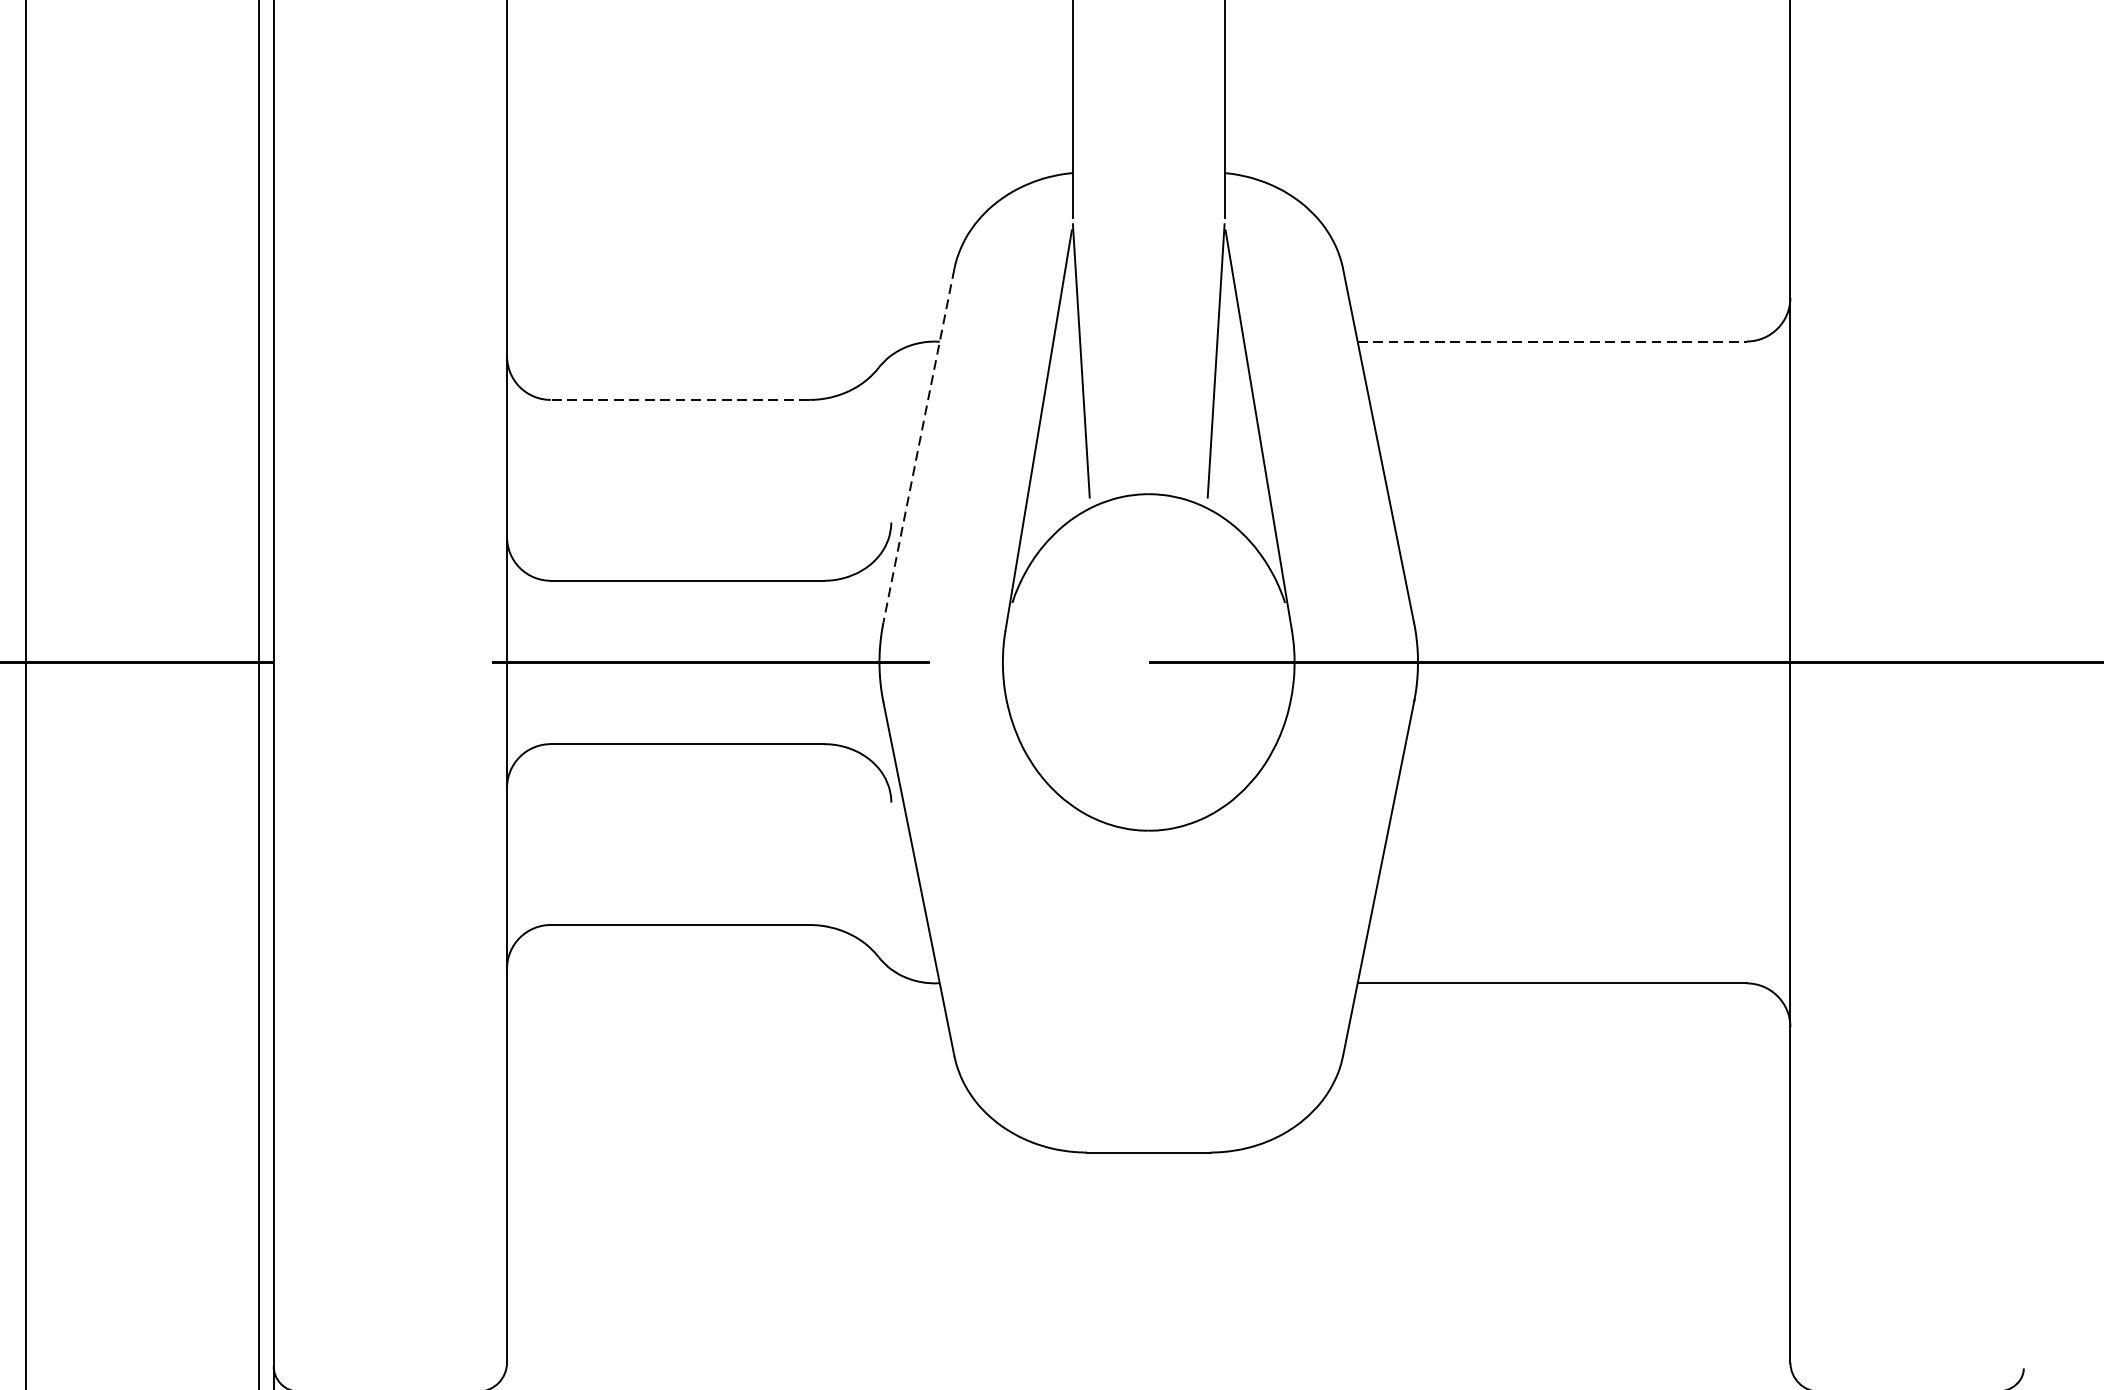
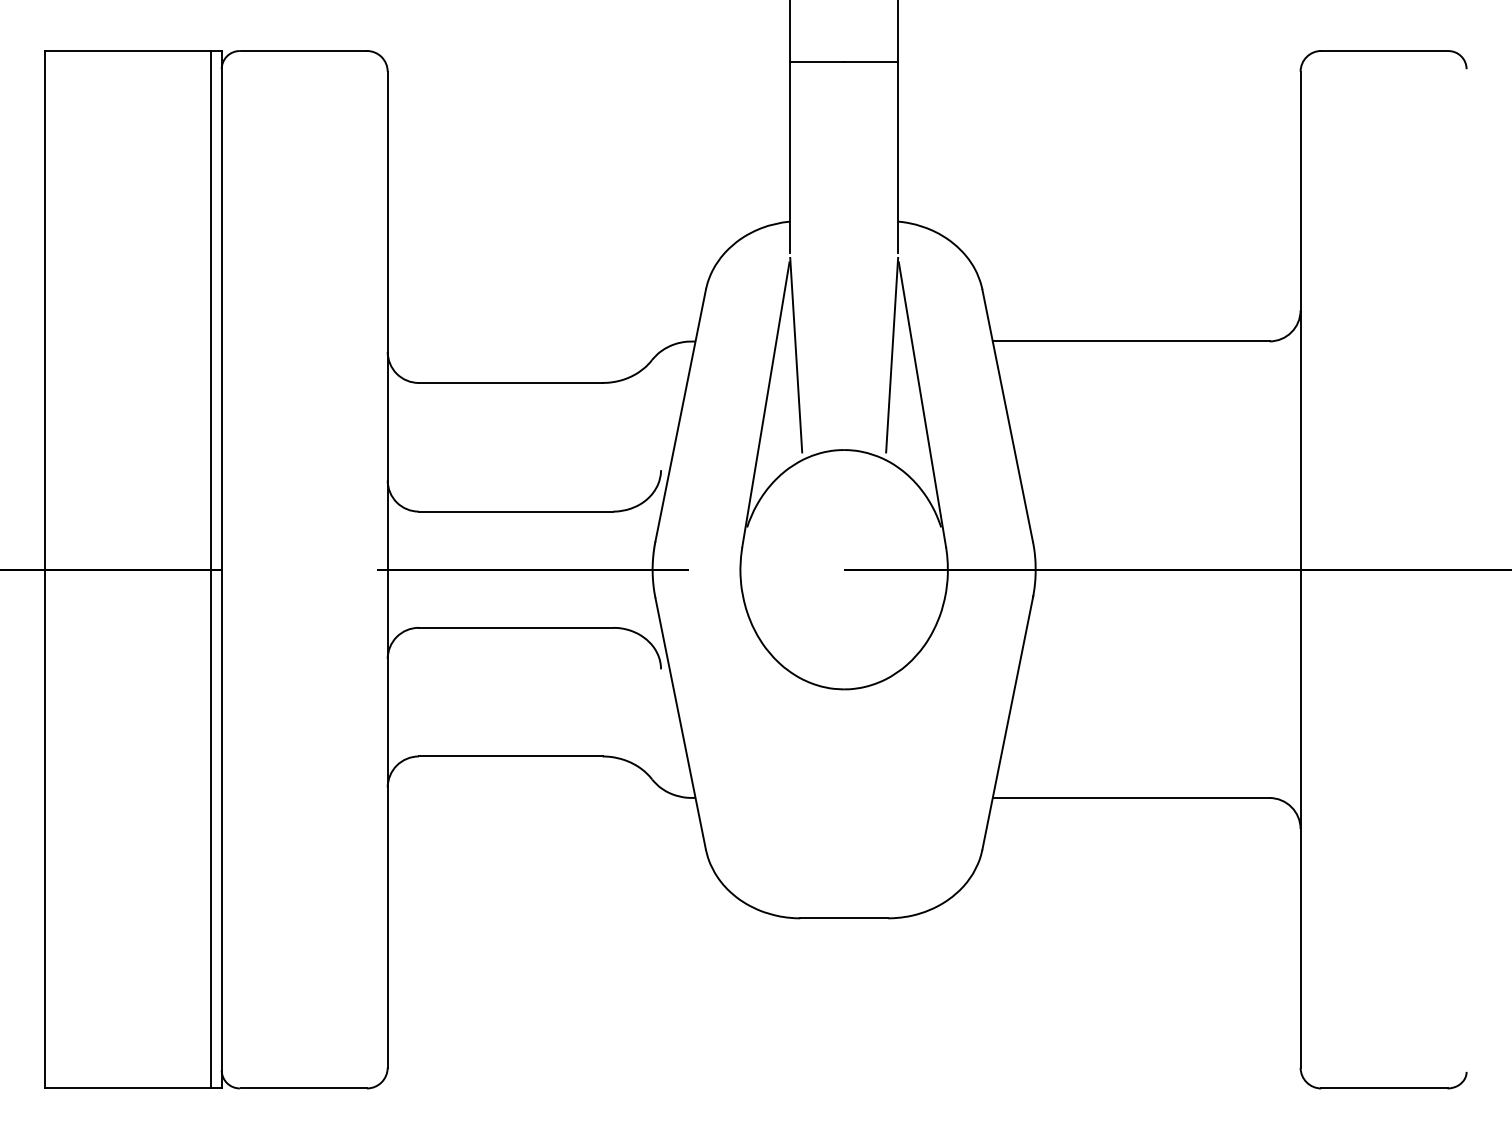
line: (1552, 341) -> (1131, 341), dashed -> solid
line: (679, 399) -> (510, 382), dashed -> solid
line: (918, 447) -> (680, 416), dashed -> solid

